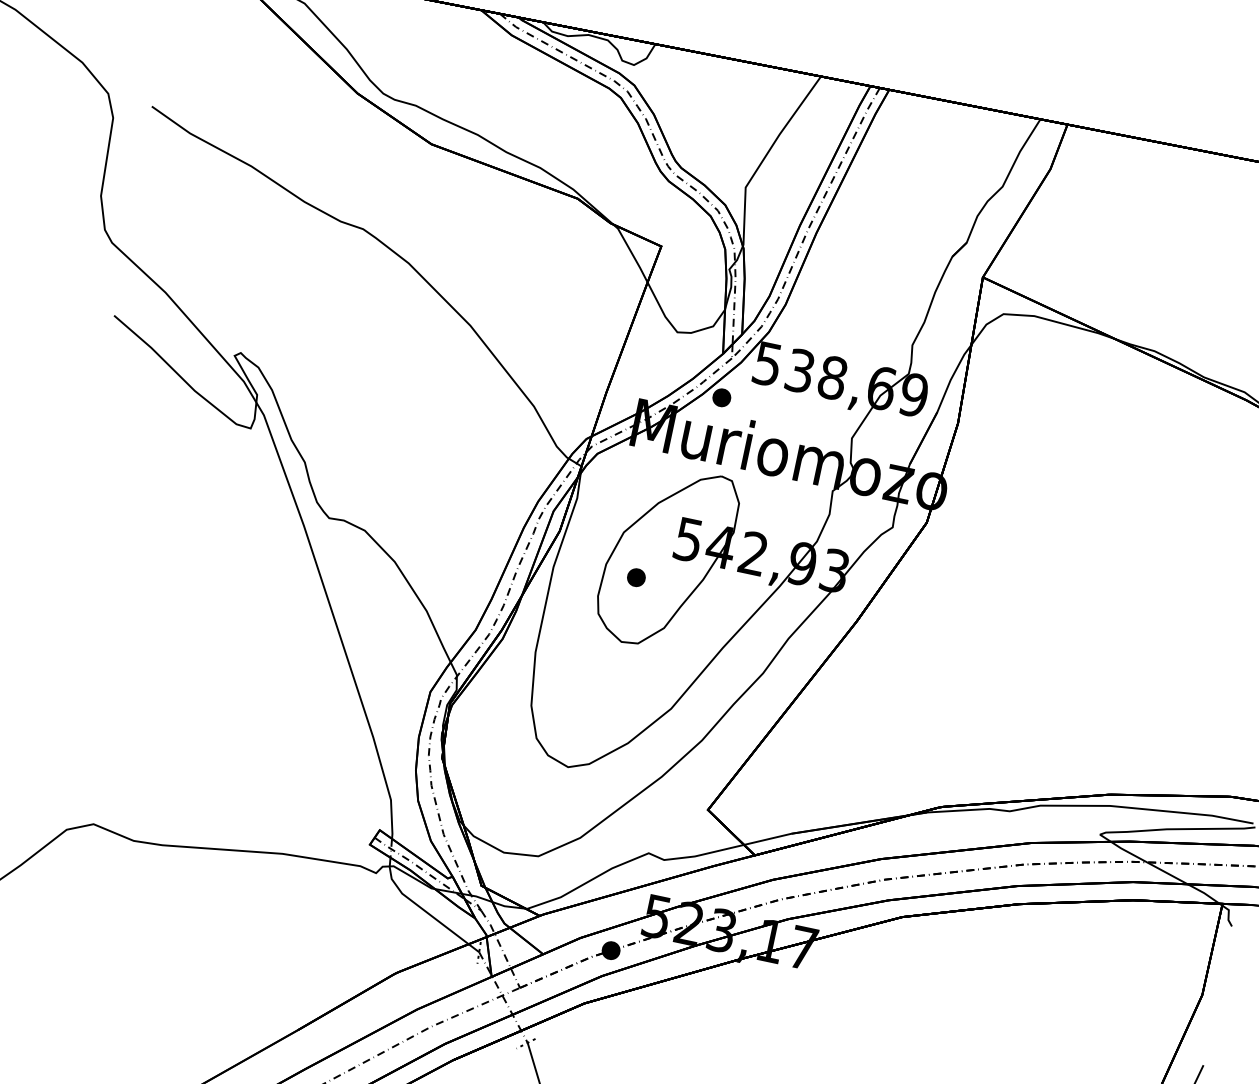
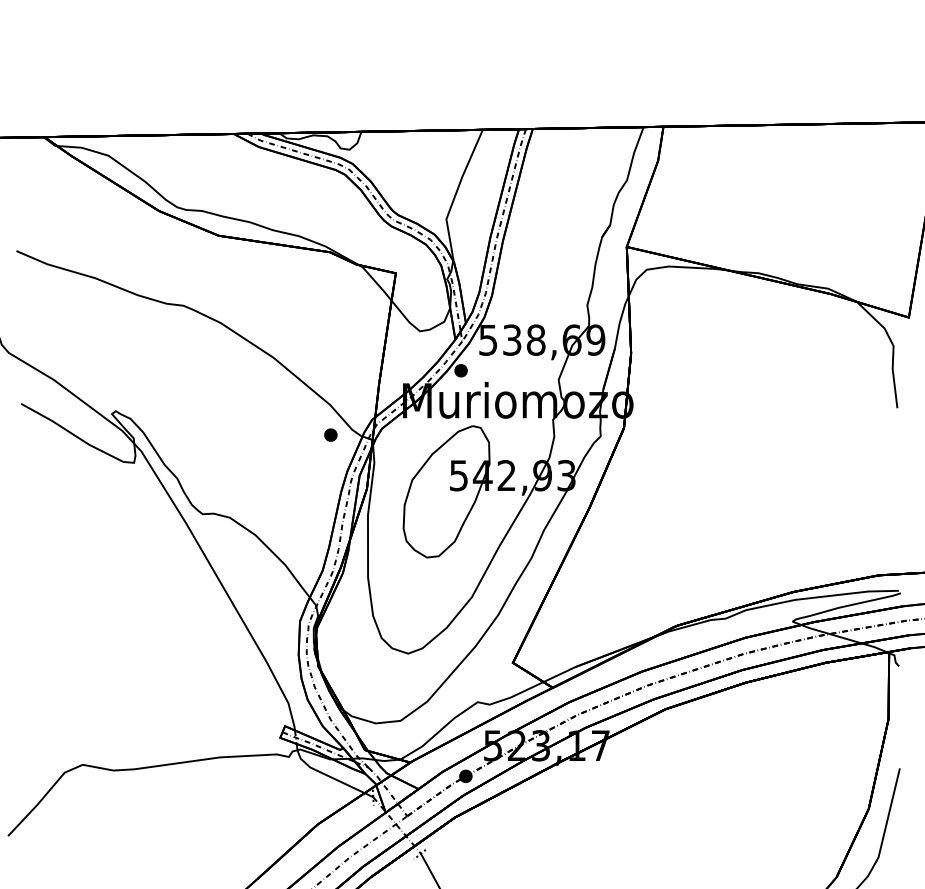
part: (636, 576) -> (330, 434), moved

